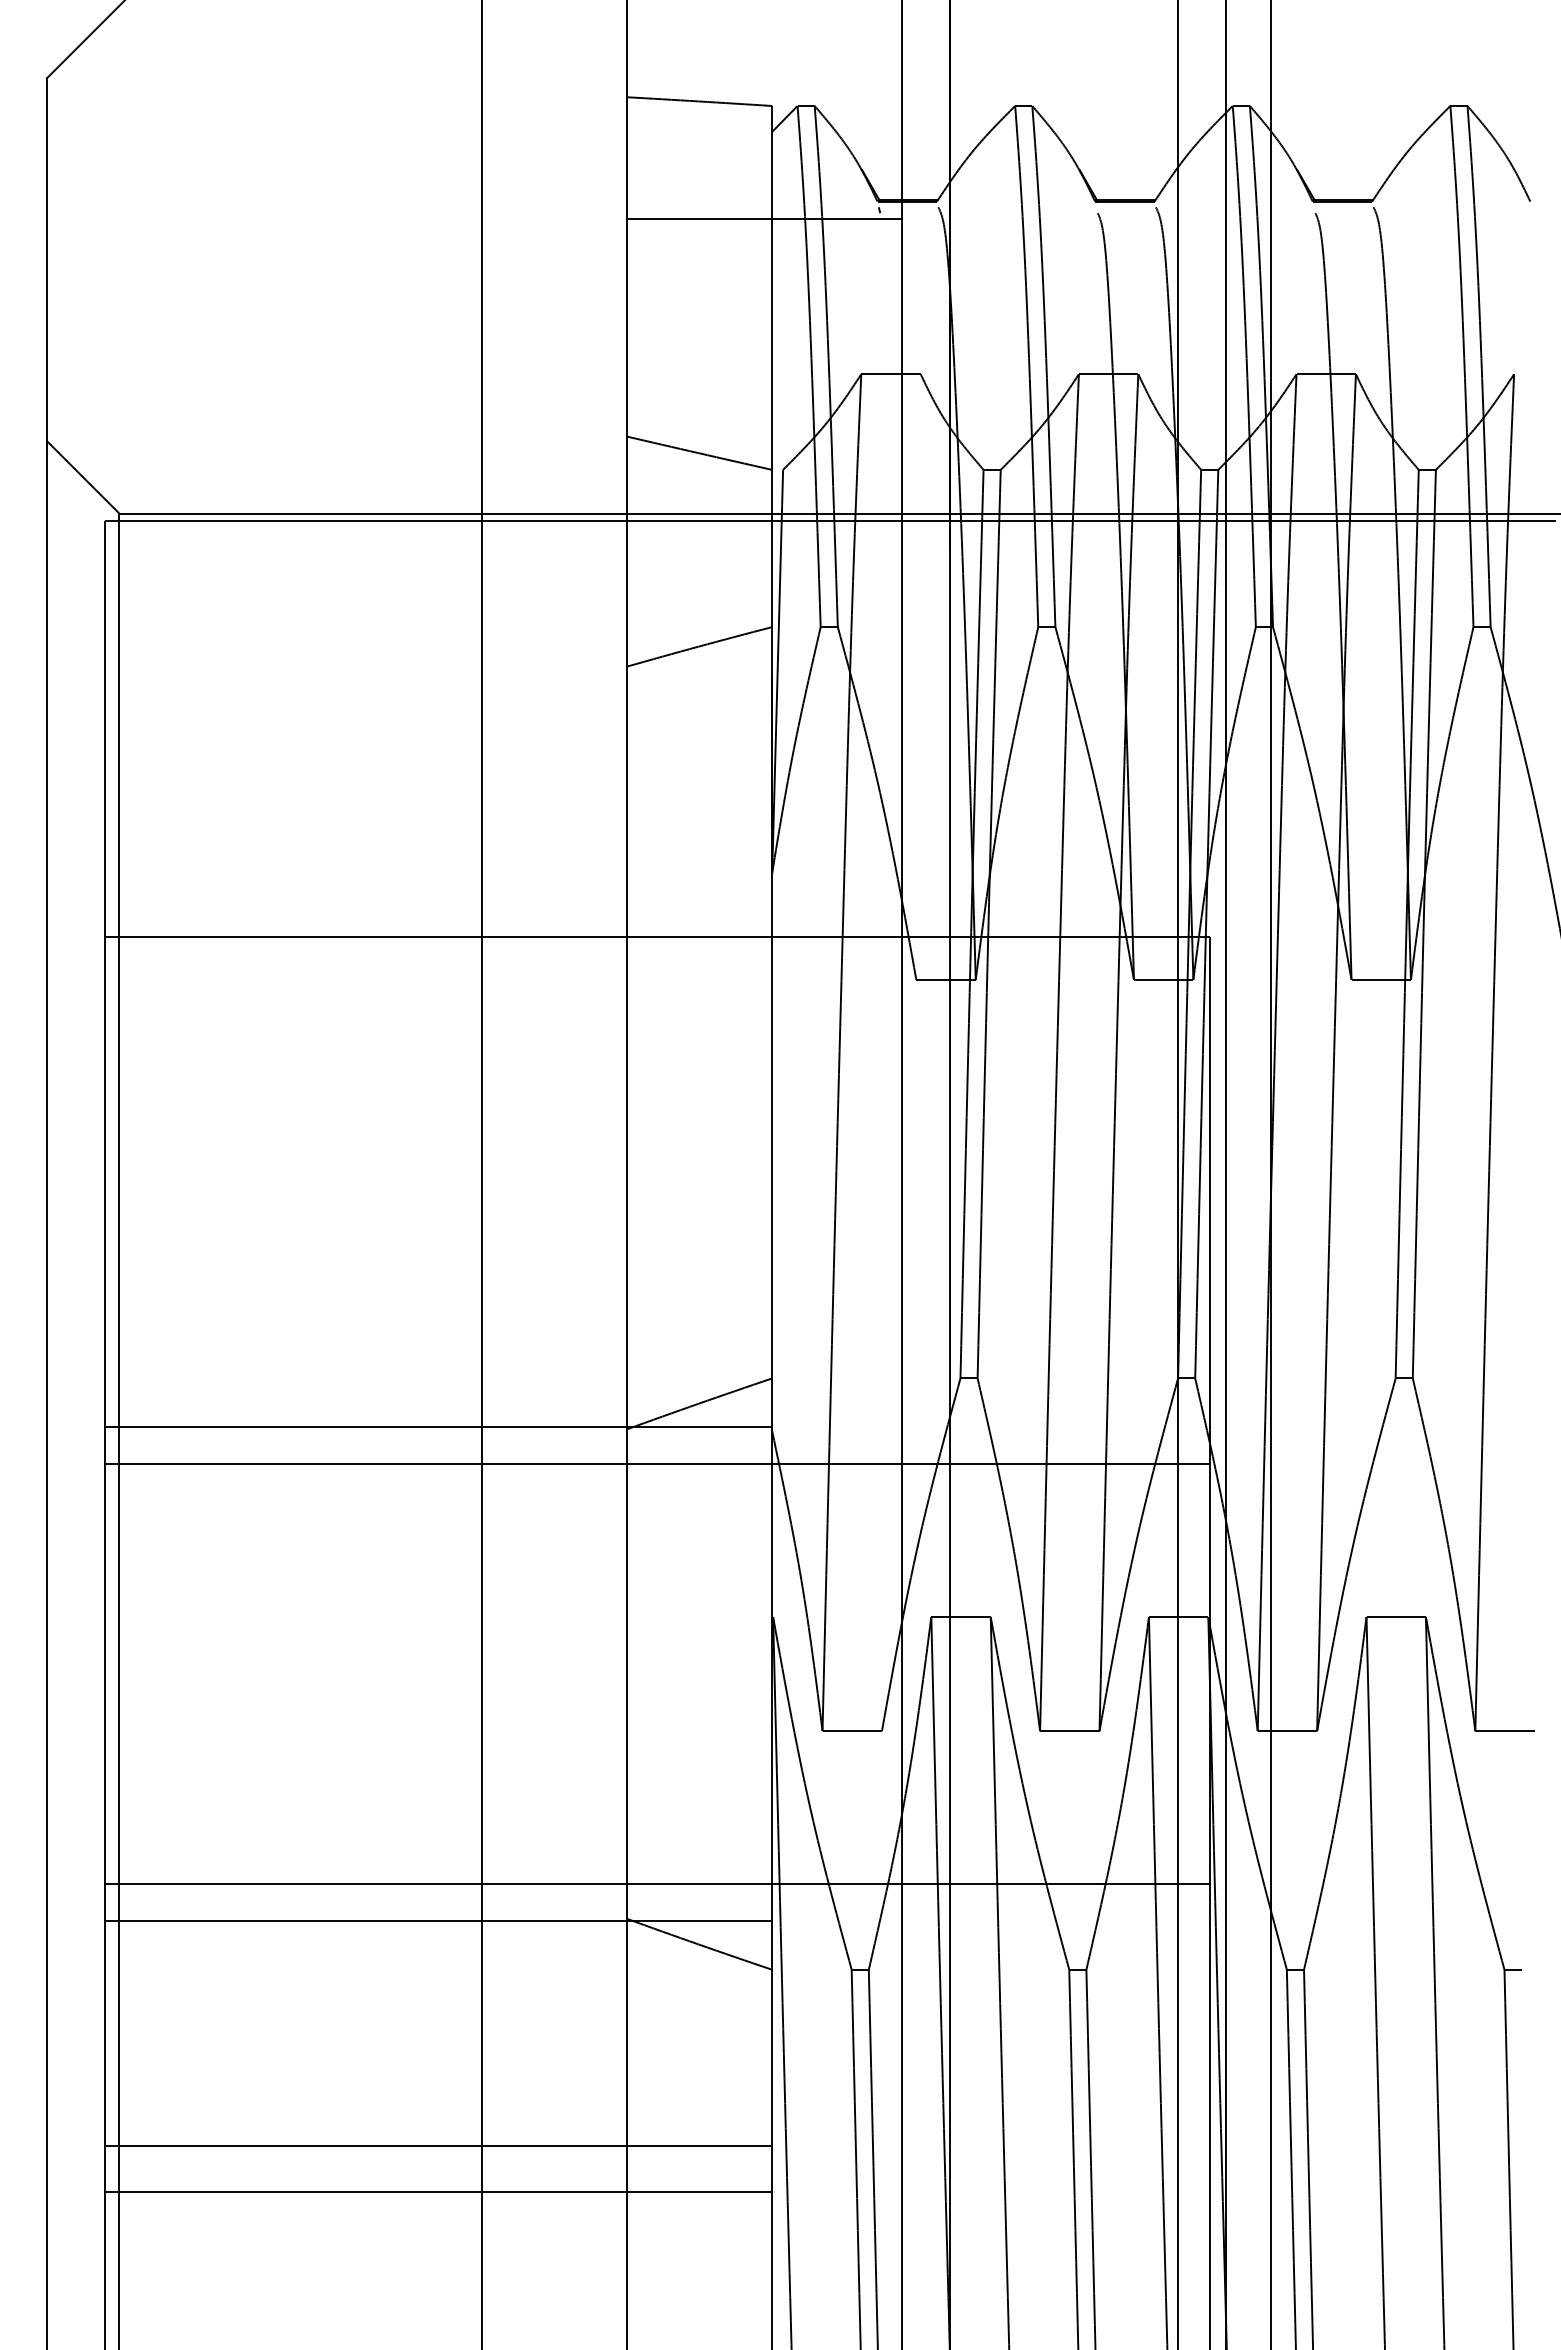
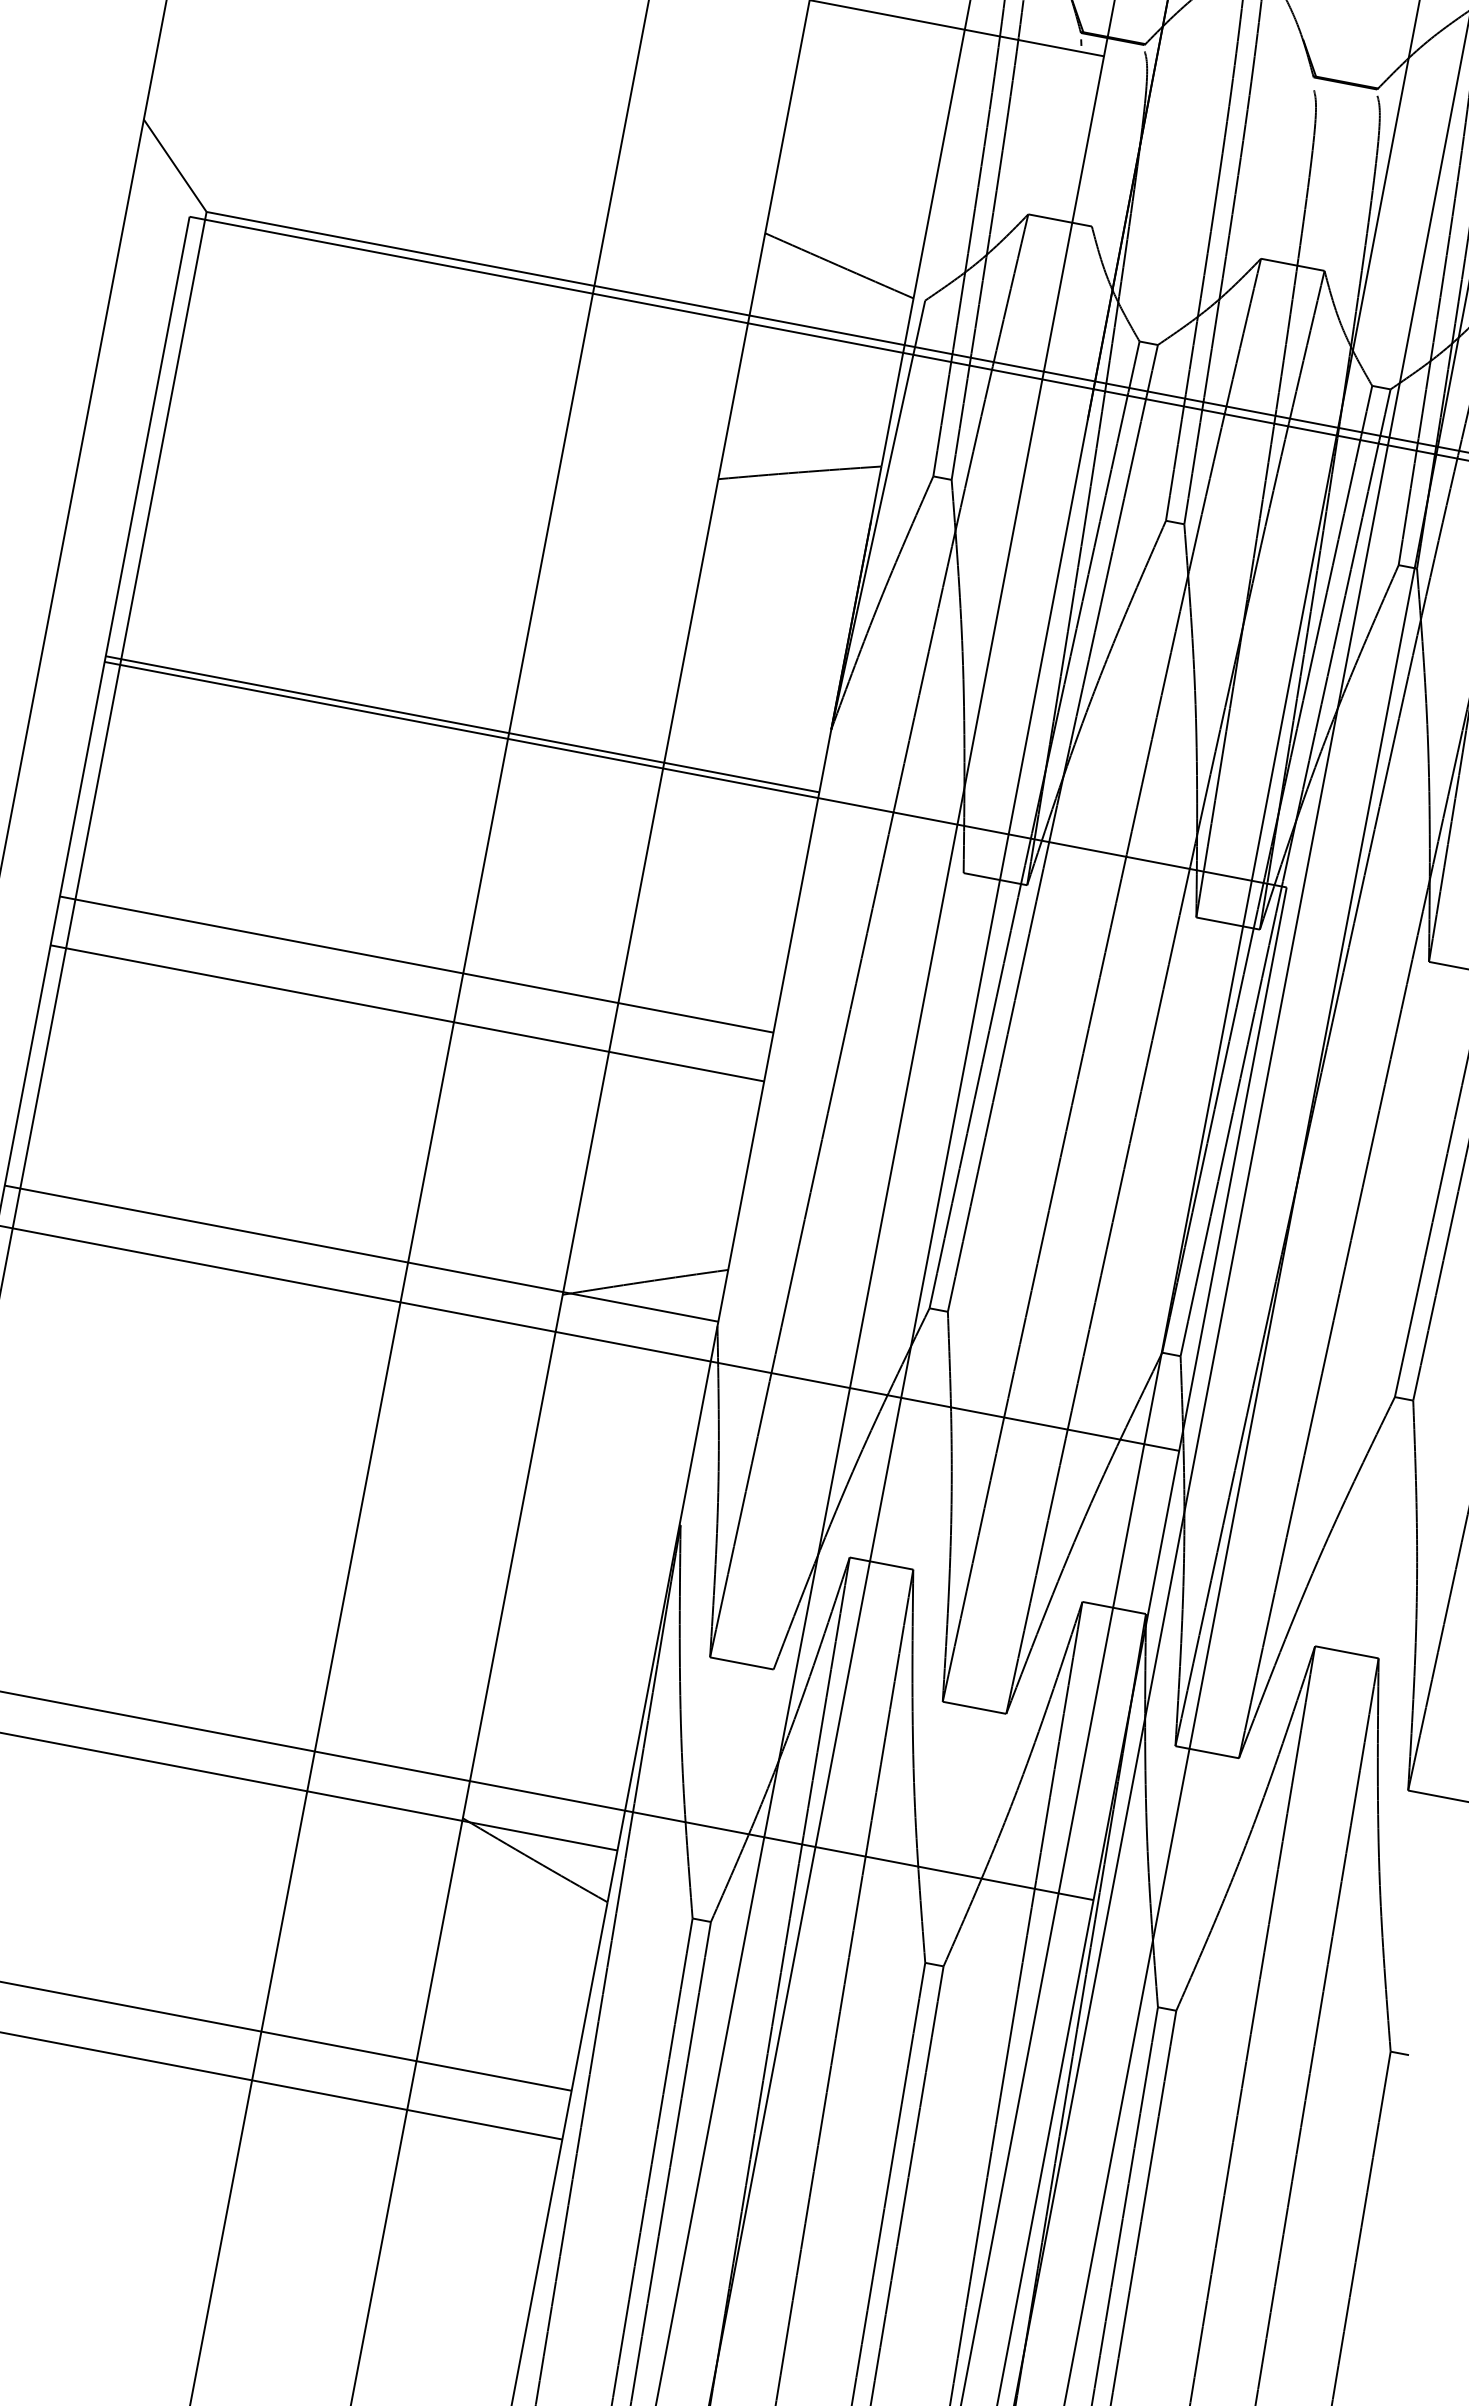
line: (438, 931) -> (462, 723), added
line: (438, 1156) -> (416, 964), added
line: (438, 1202) -> (407, 1013), added

